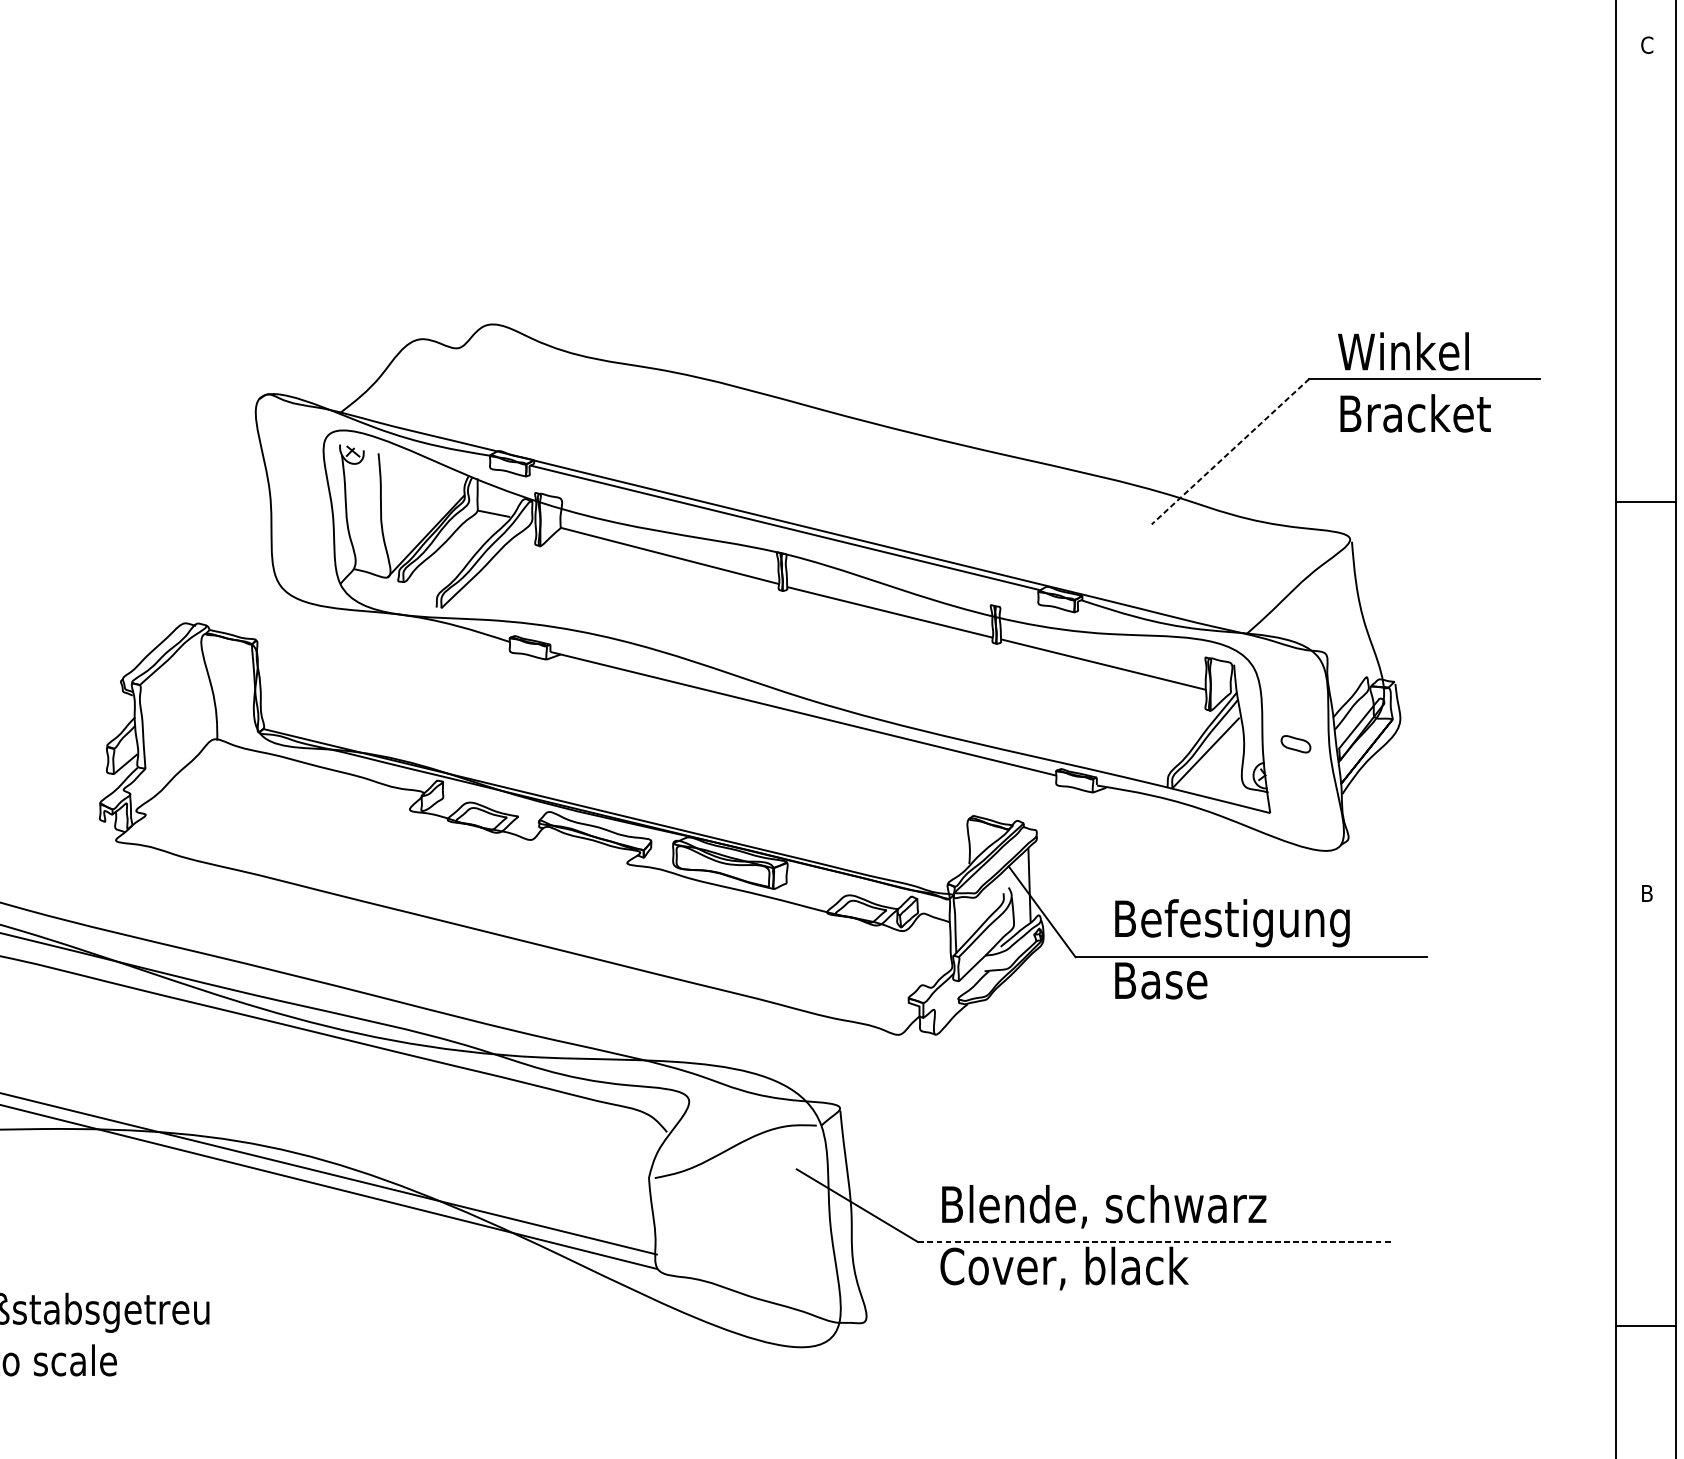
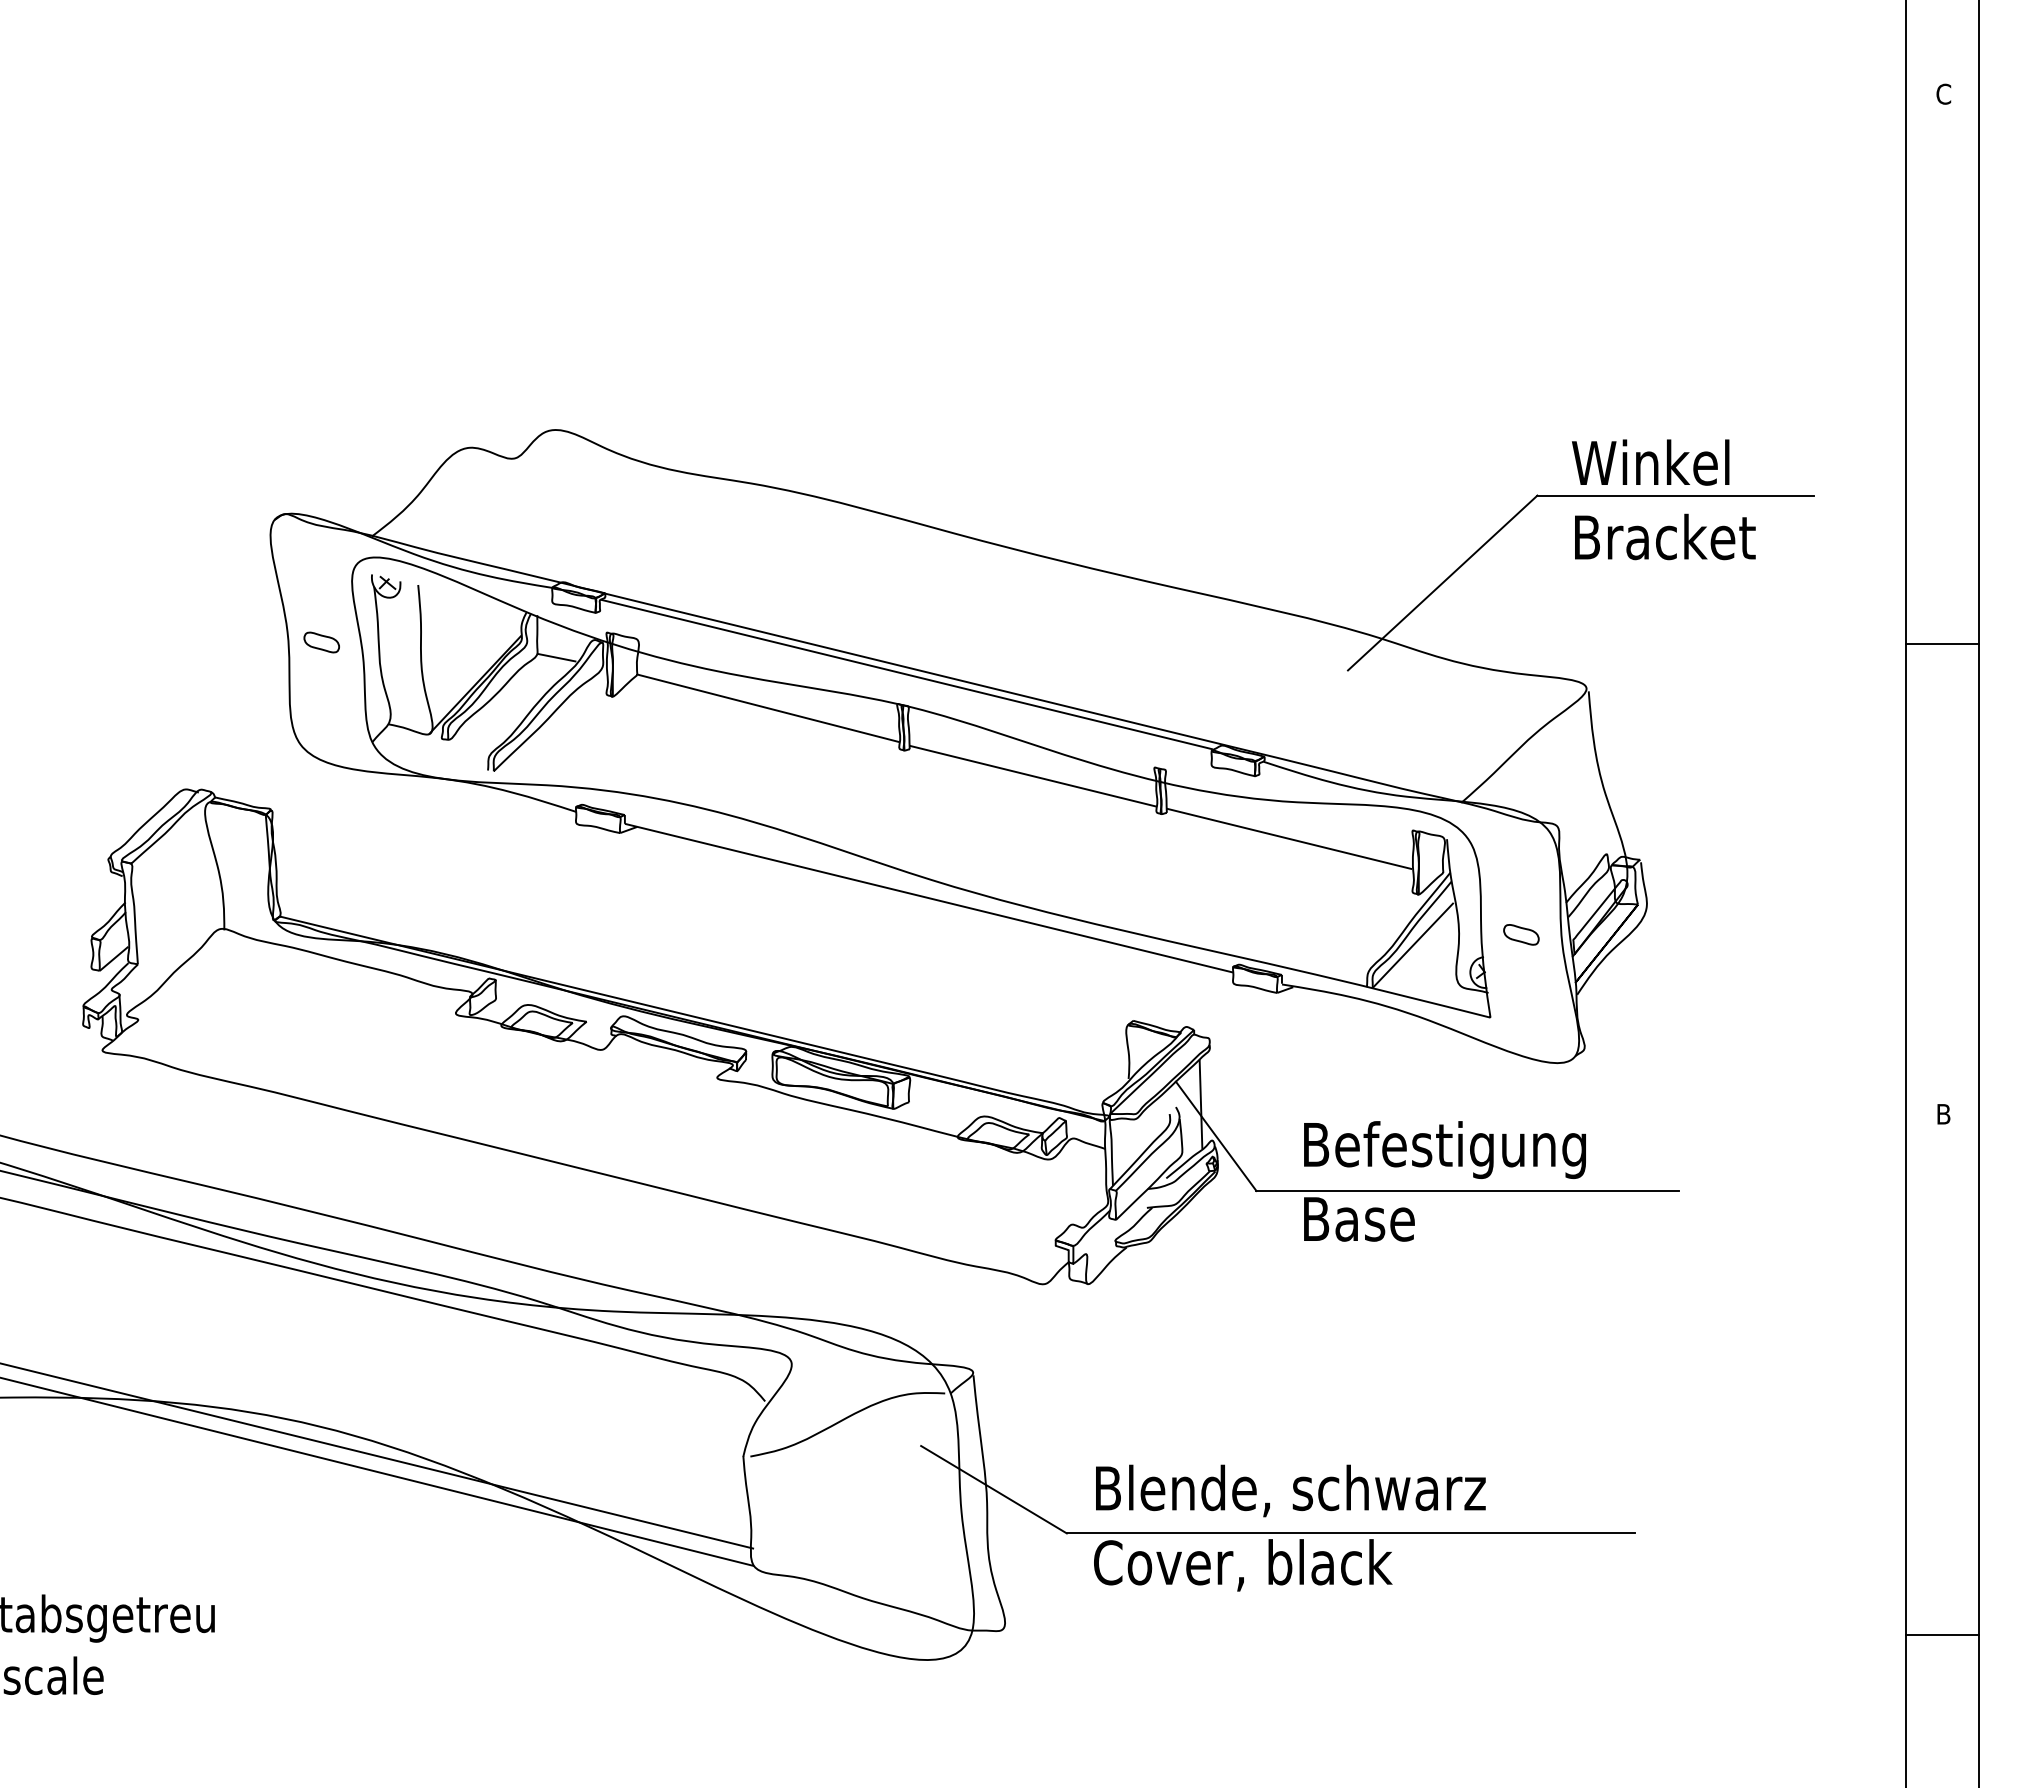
line: (1230, 452) -> (1442, 583), dashed -> solid
part: (298, 501) -> (321, 642), added
line: (1153, 1242) -> (1350, 1533), dashed -> solid

